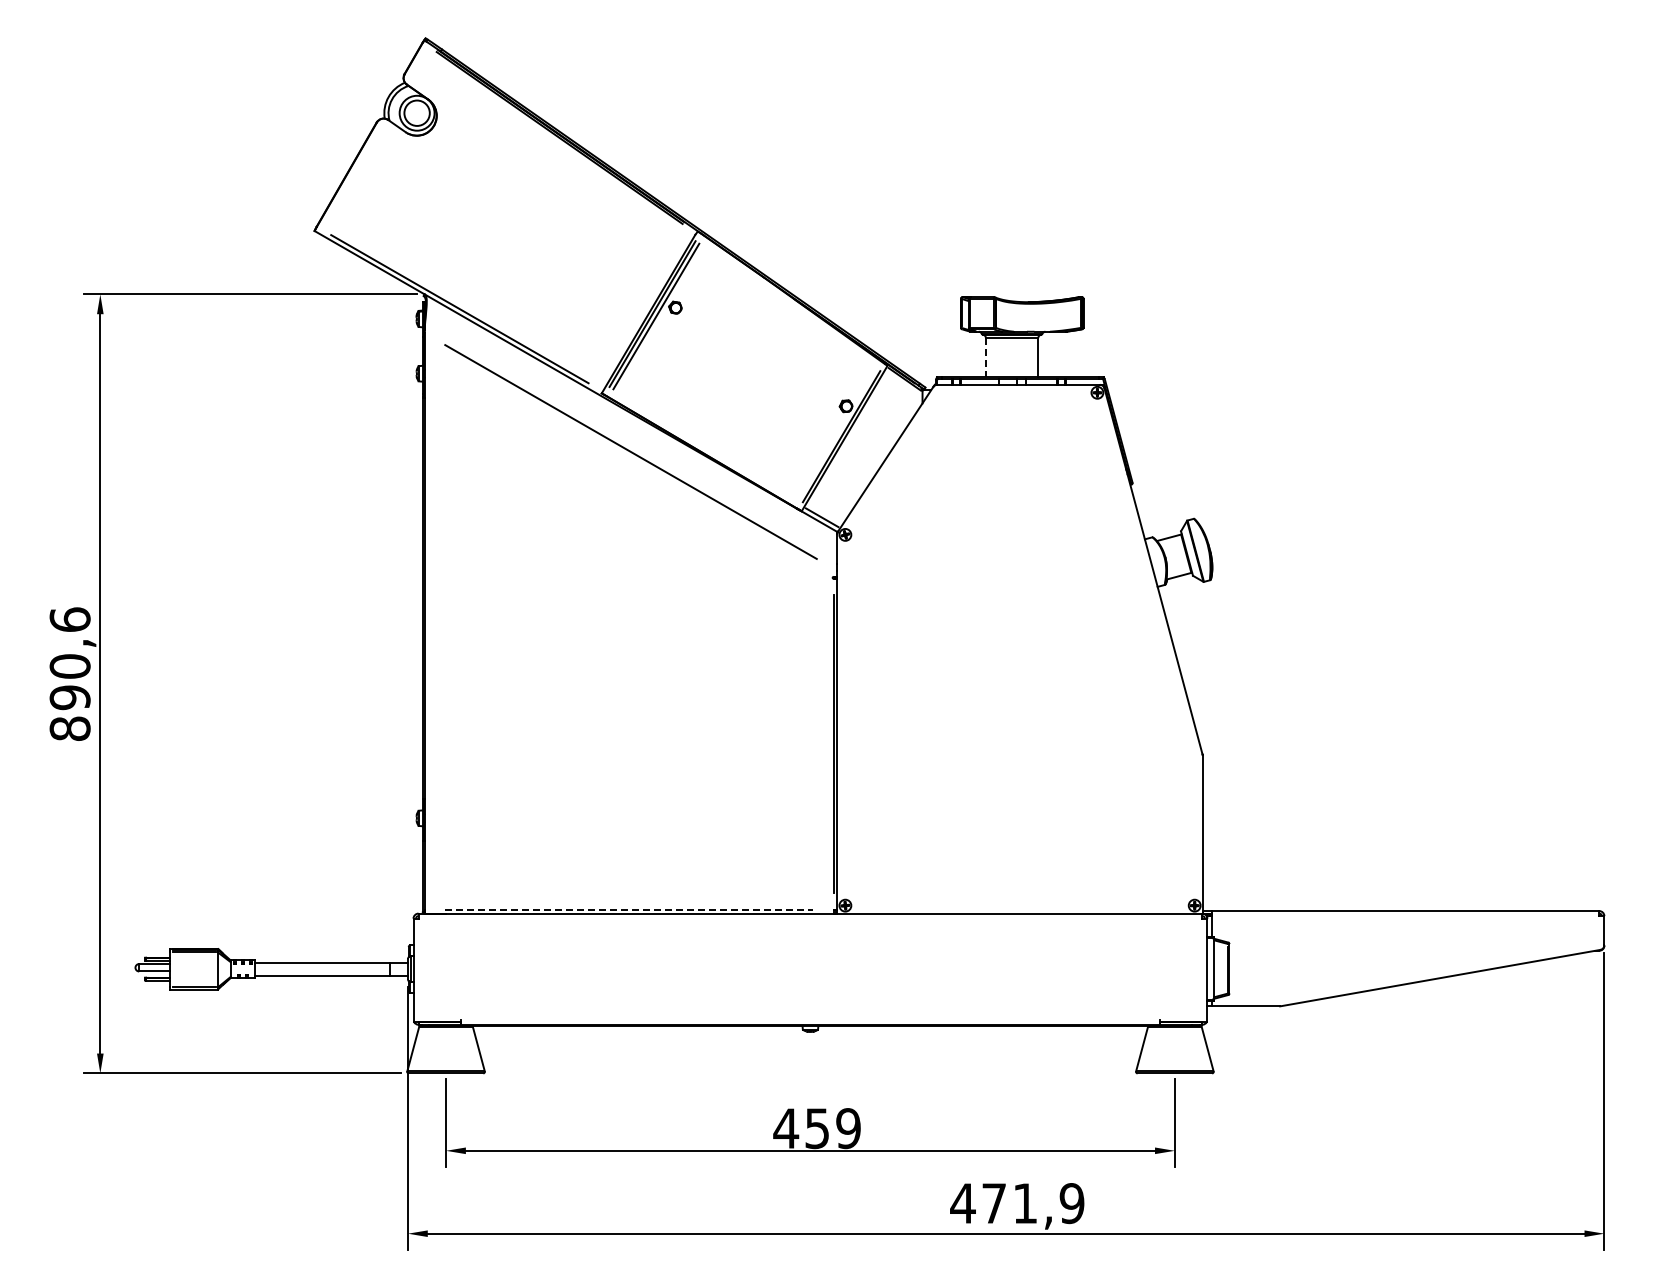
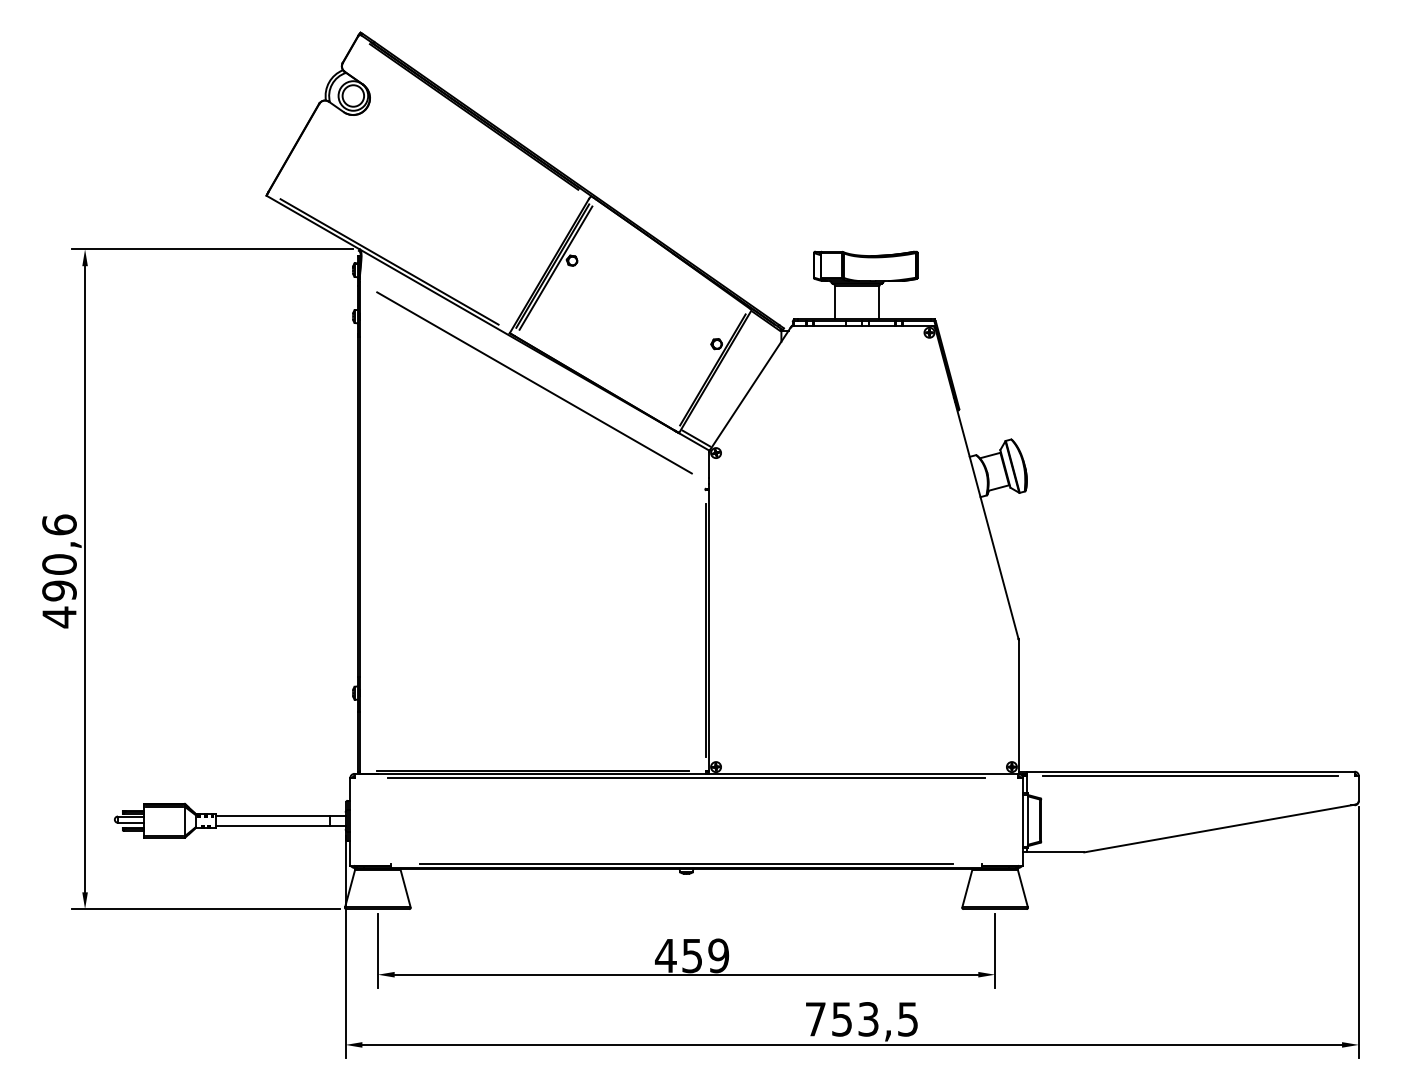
line: (985, 357) -> (834, 302), dashed -> solid
text: (69, 728) -> (58, 617), 890,6 -> 490,6
line: (629, 909) -> (533, 770), dashed -> solid
line: (1405, 916) -> (1190, 776), added
line: (810, 918) -> (686, 777), added
line: (810, 1019) -> (686, 863), added
text: (1017, 1203) -> (861, 1019), 471,9 -> 753,5

